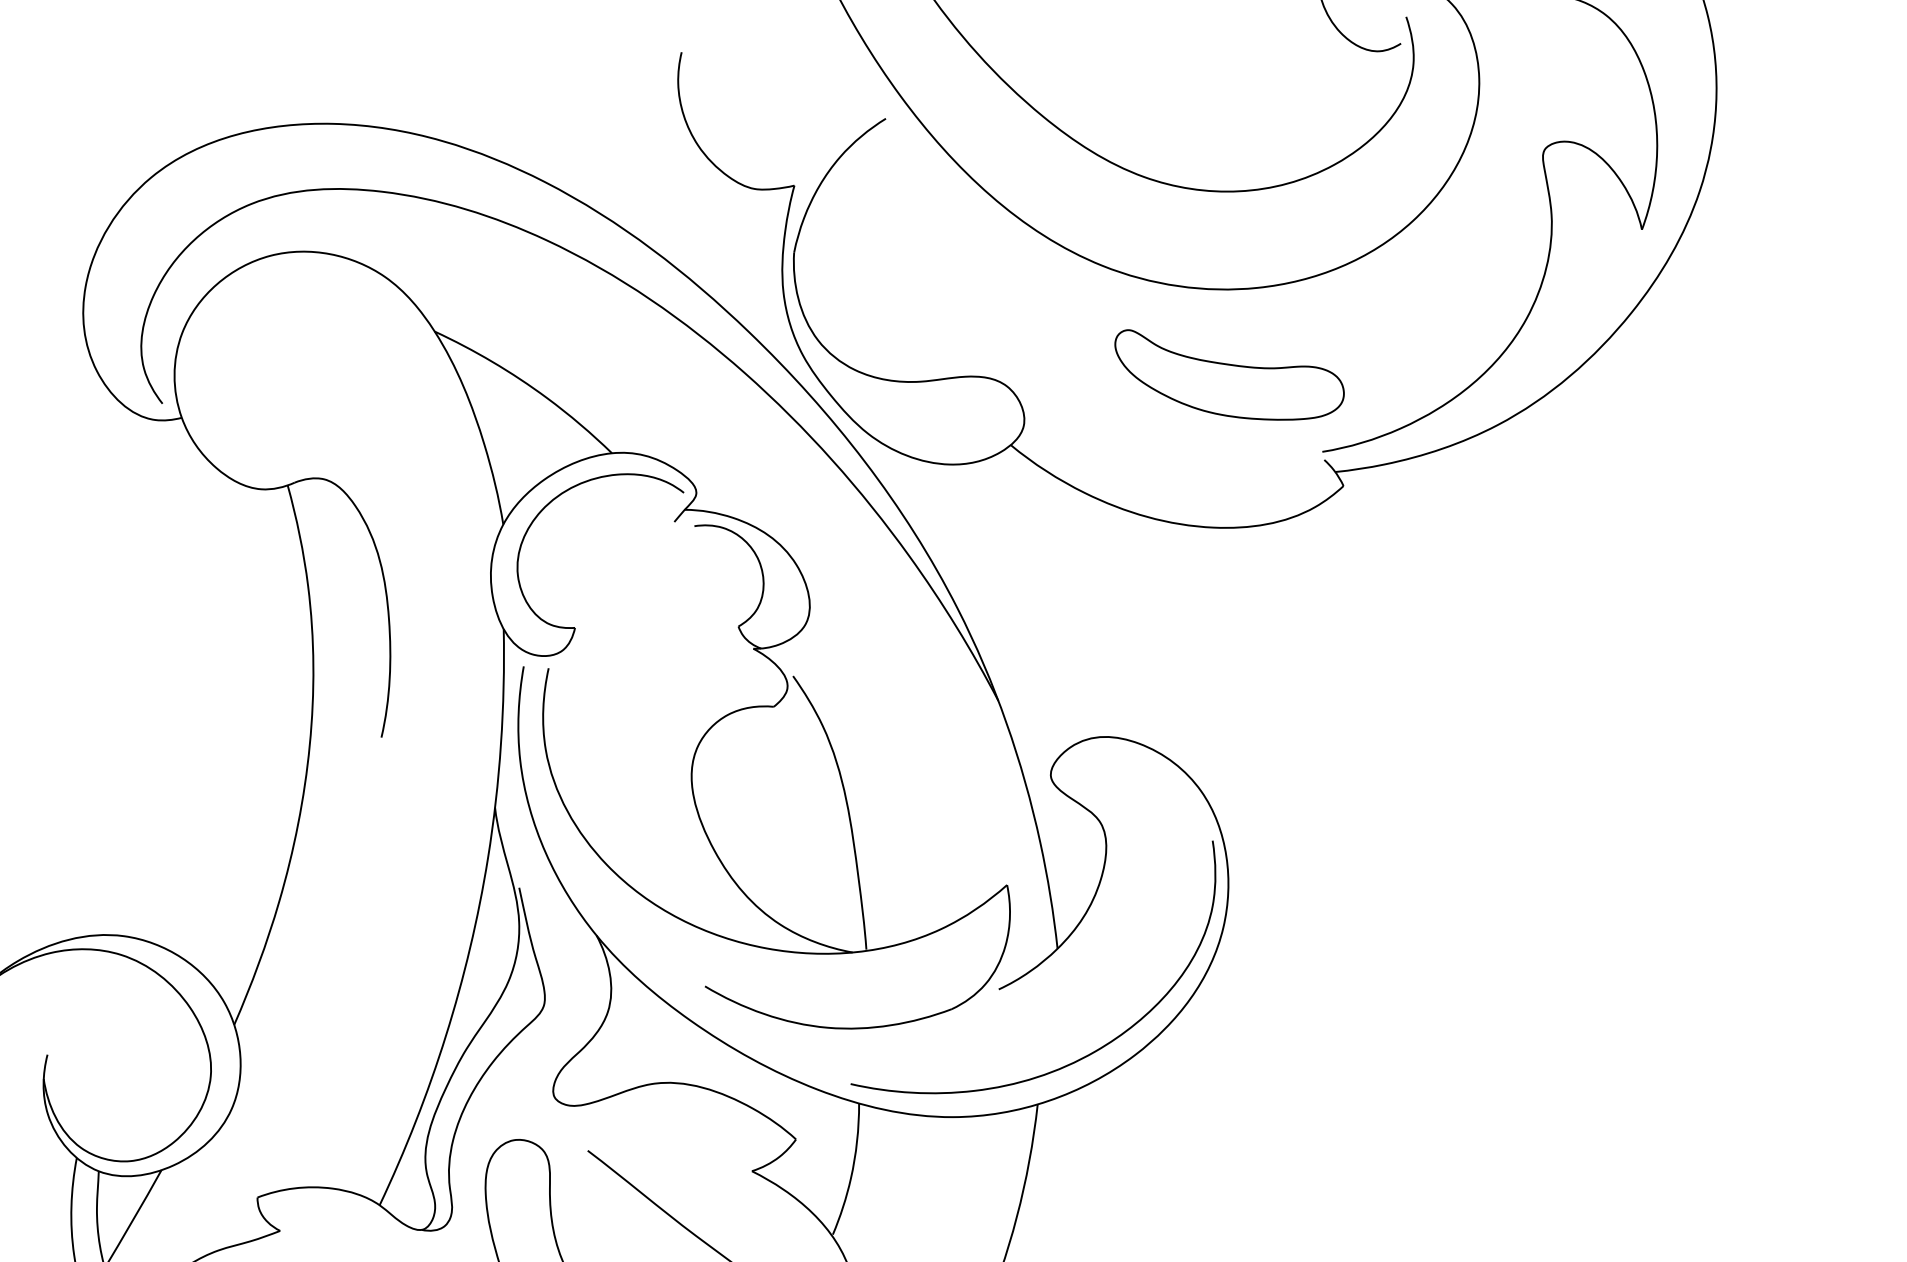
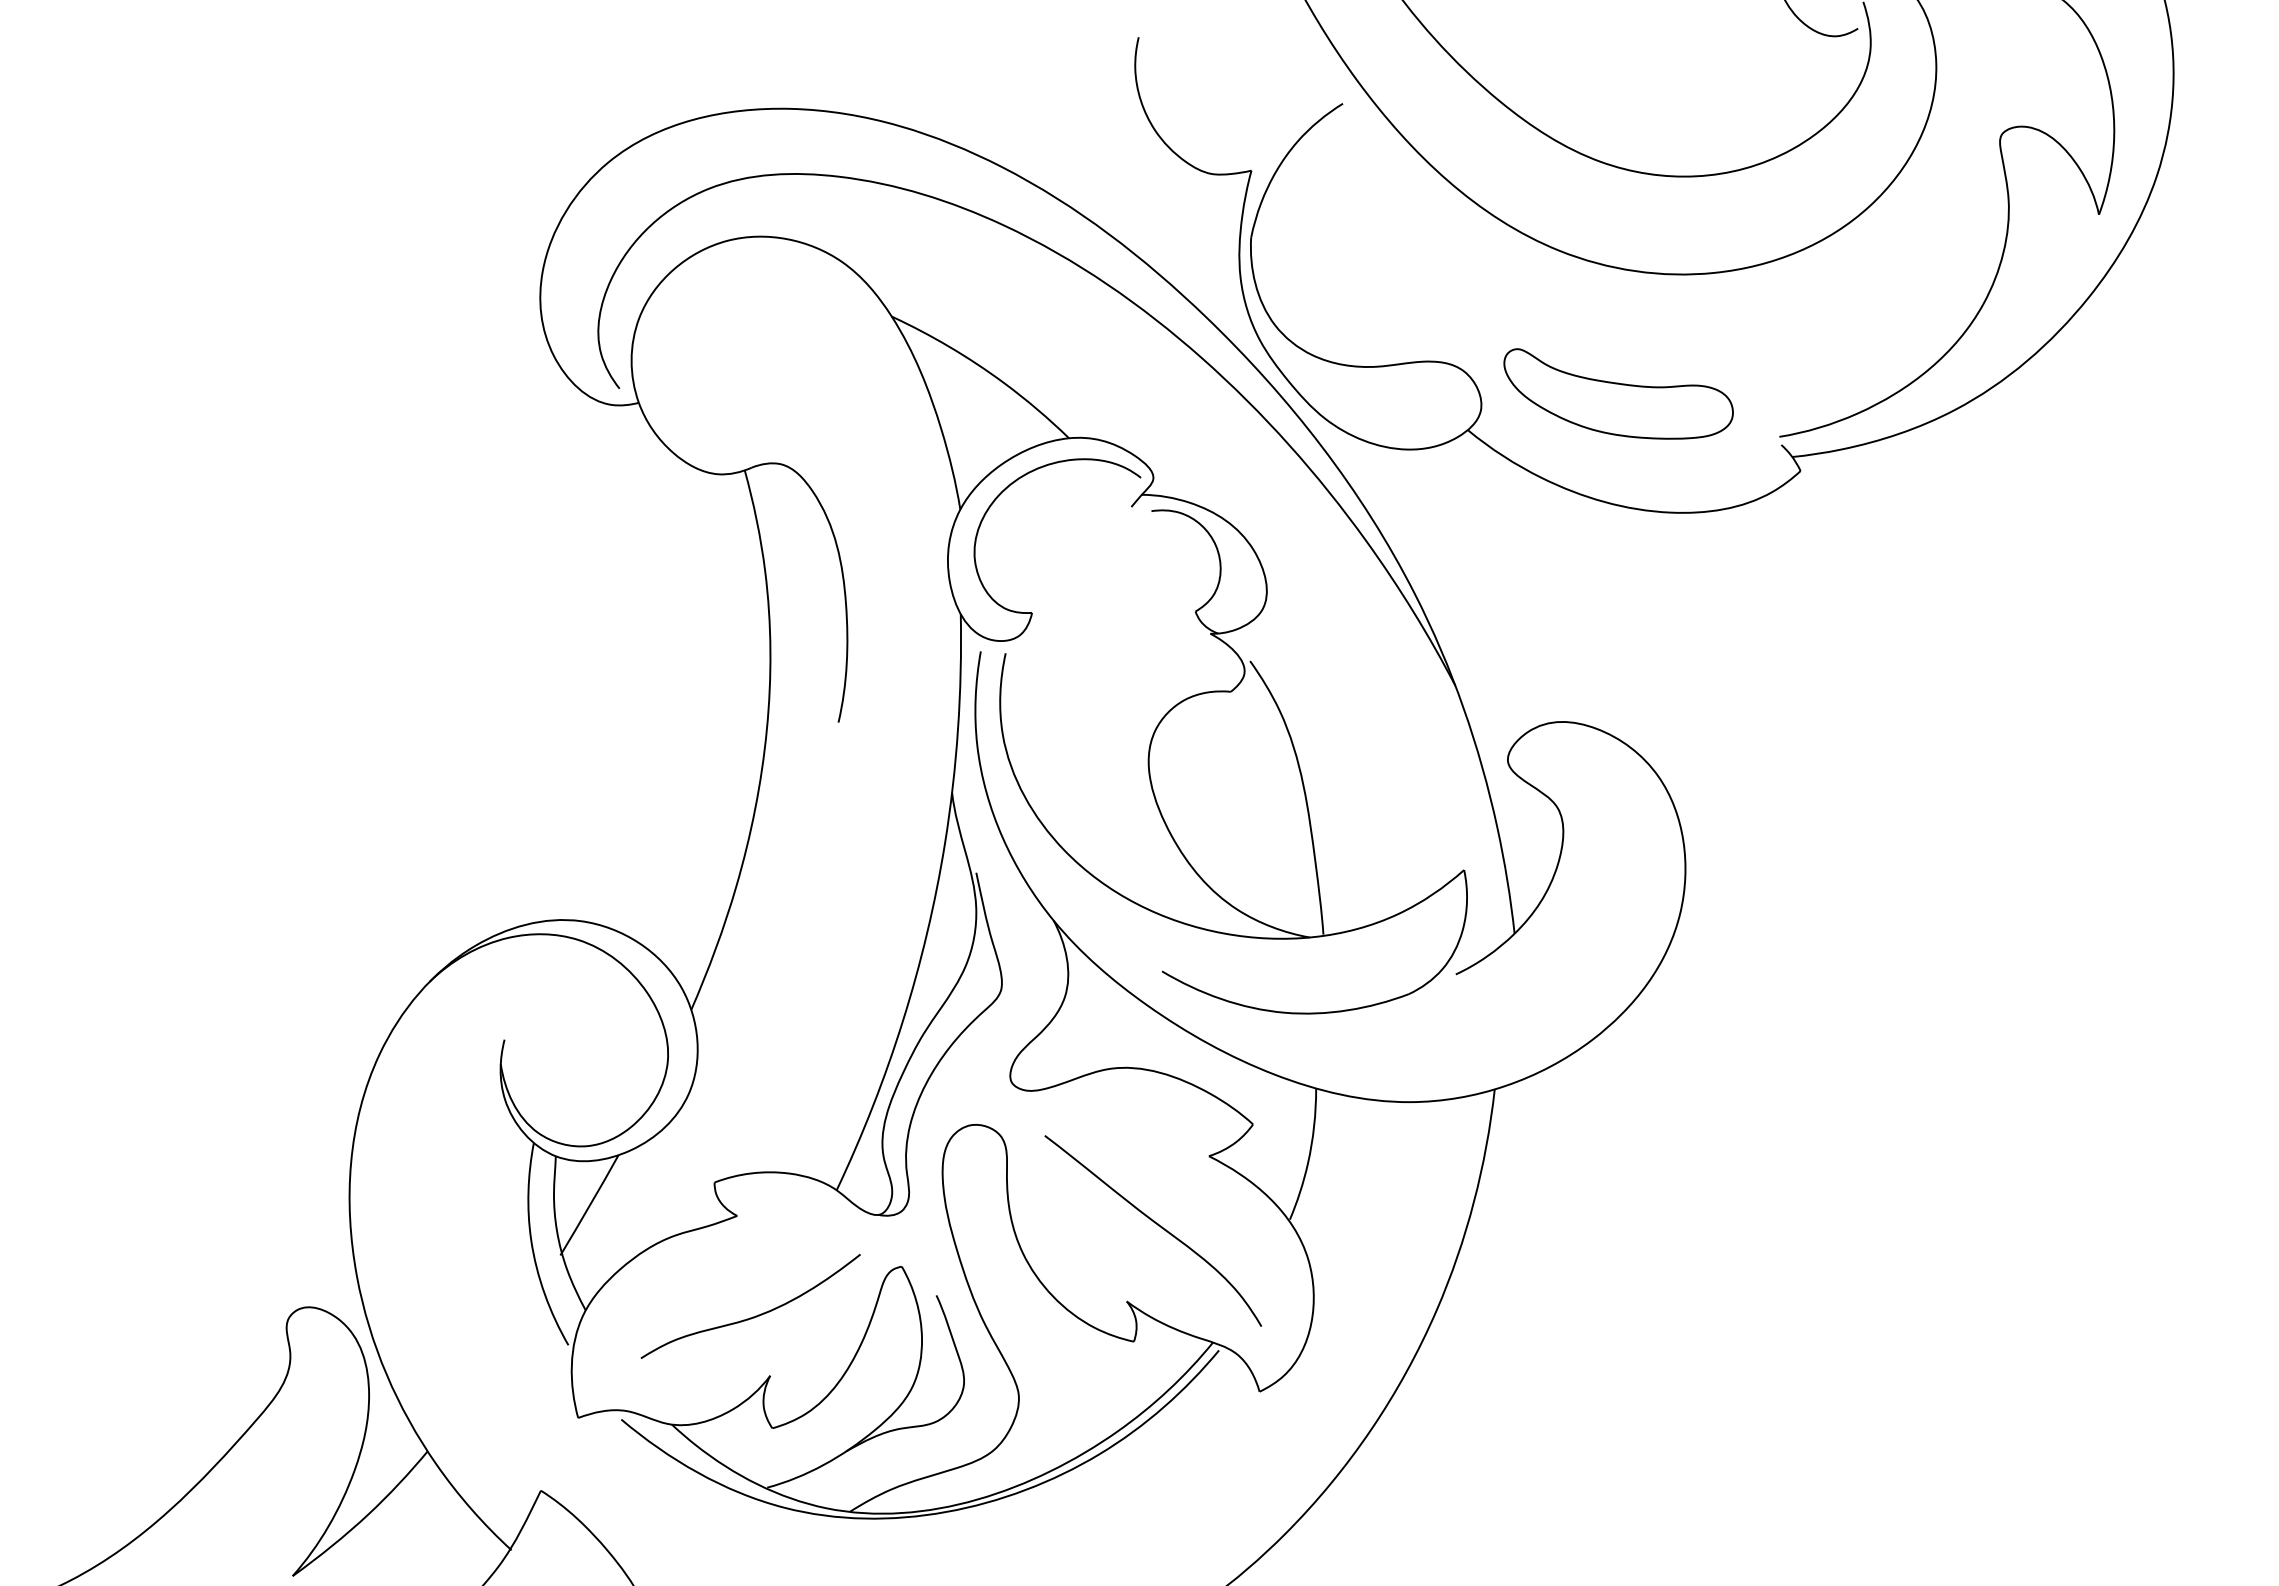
part: (1229, 374) -> (1618, 393), moved
curve: (1079, 1058) -> (1536, 1043), removed

